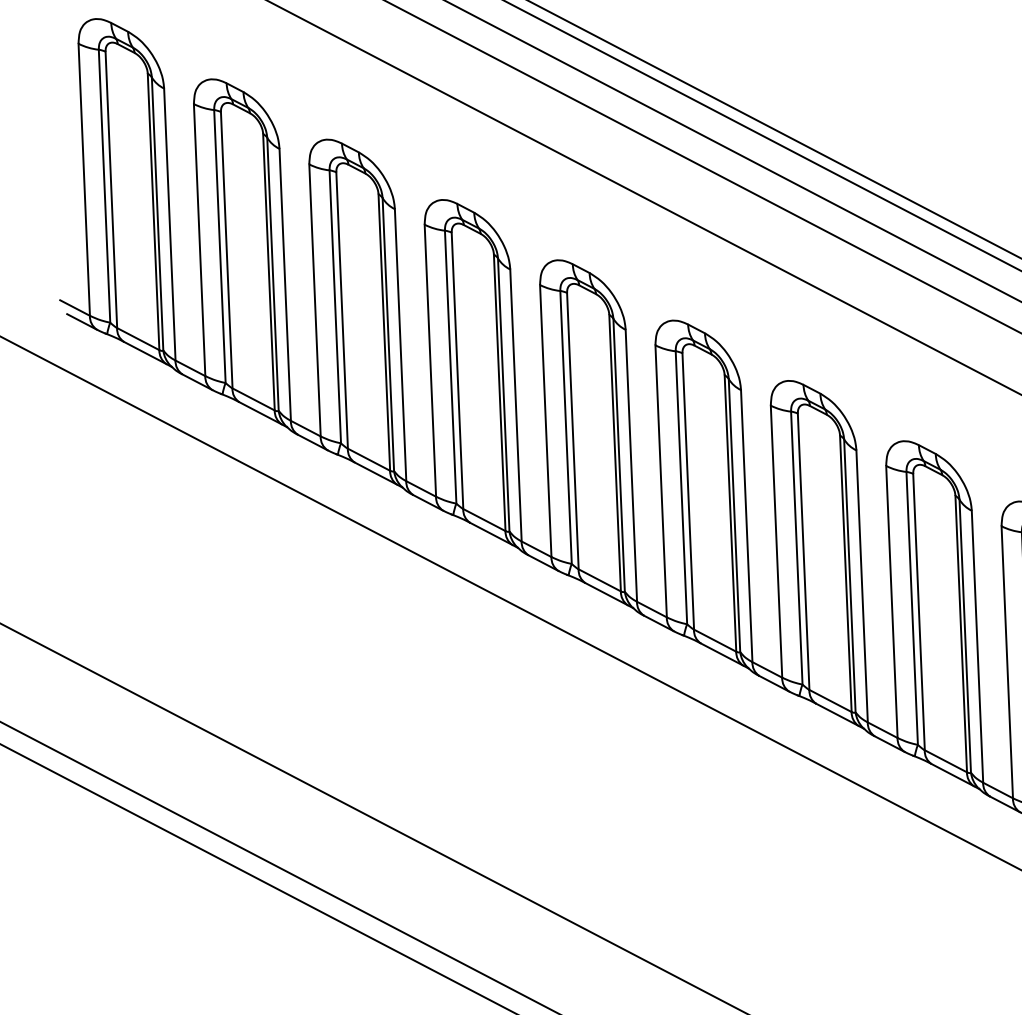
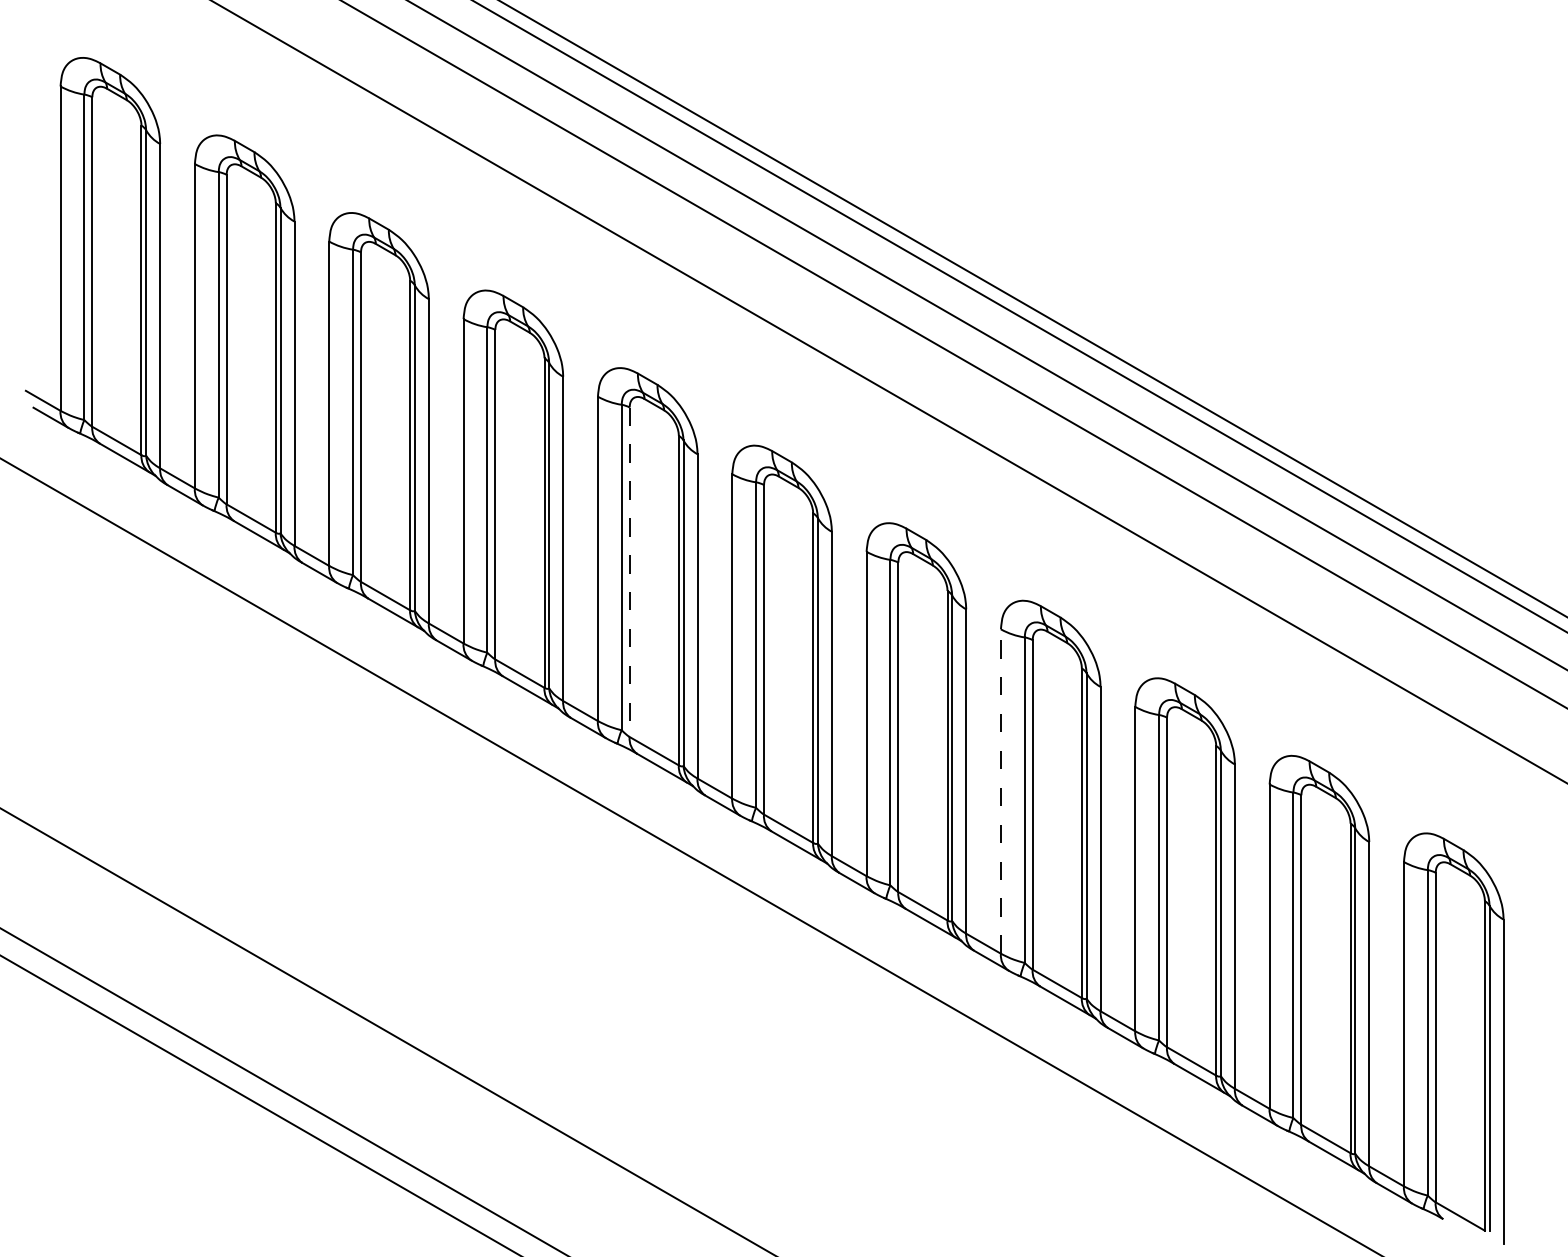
line: (572, 431) -> (629, 572), solid -> dashed
line: (891, 601) -> (1000, 791), solid -> dashed

